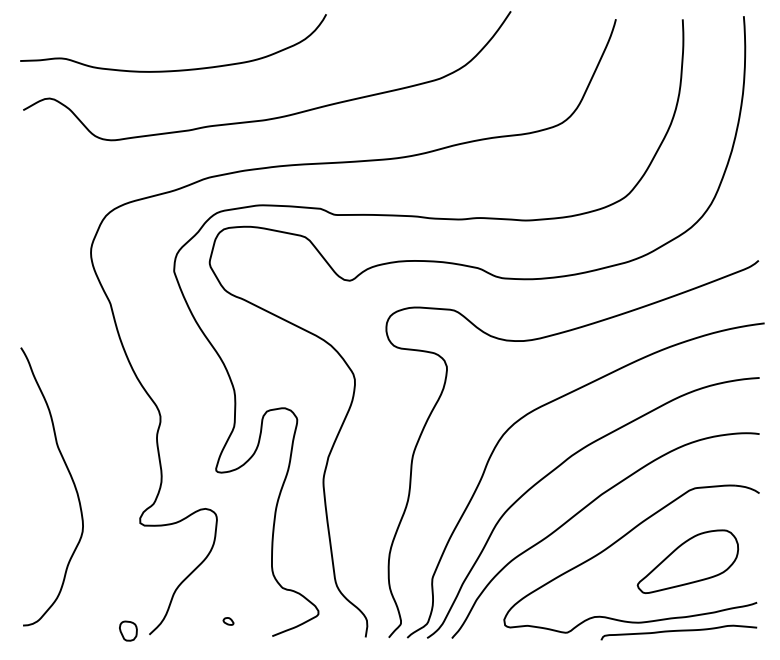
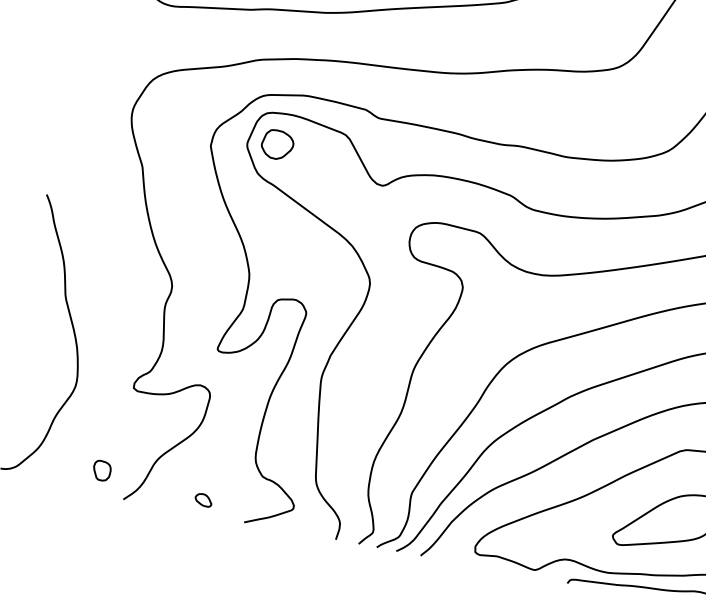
part: (239, 258) -> (277, 144), added
part: (228, 621) -> (203, 500), size x1.67
part: (128, 630) -> (102, 470), moved

